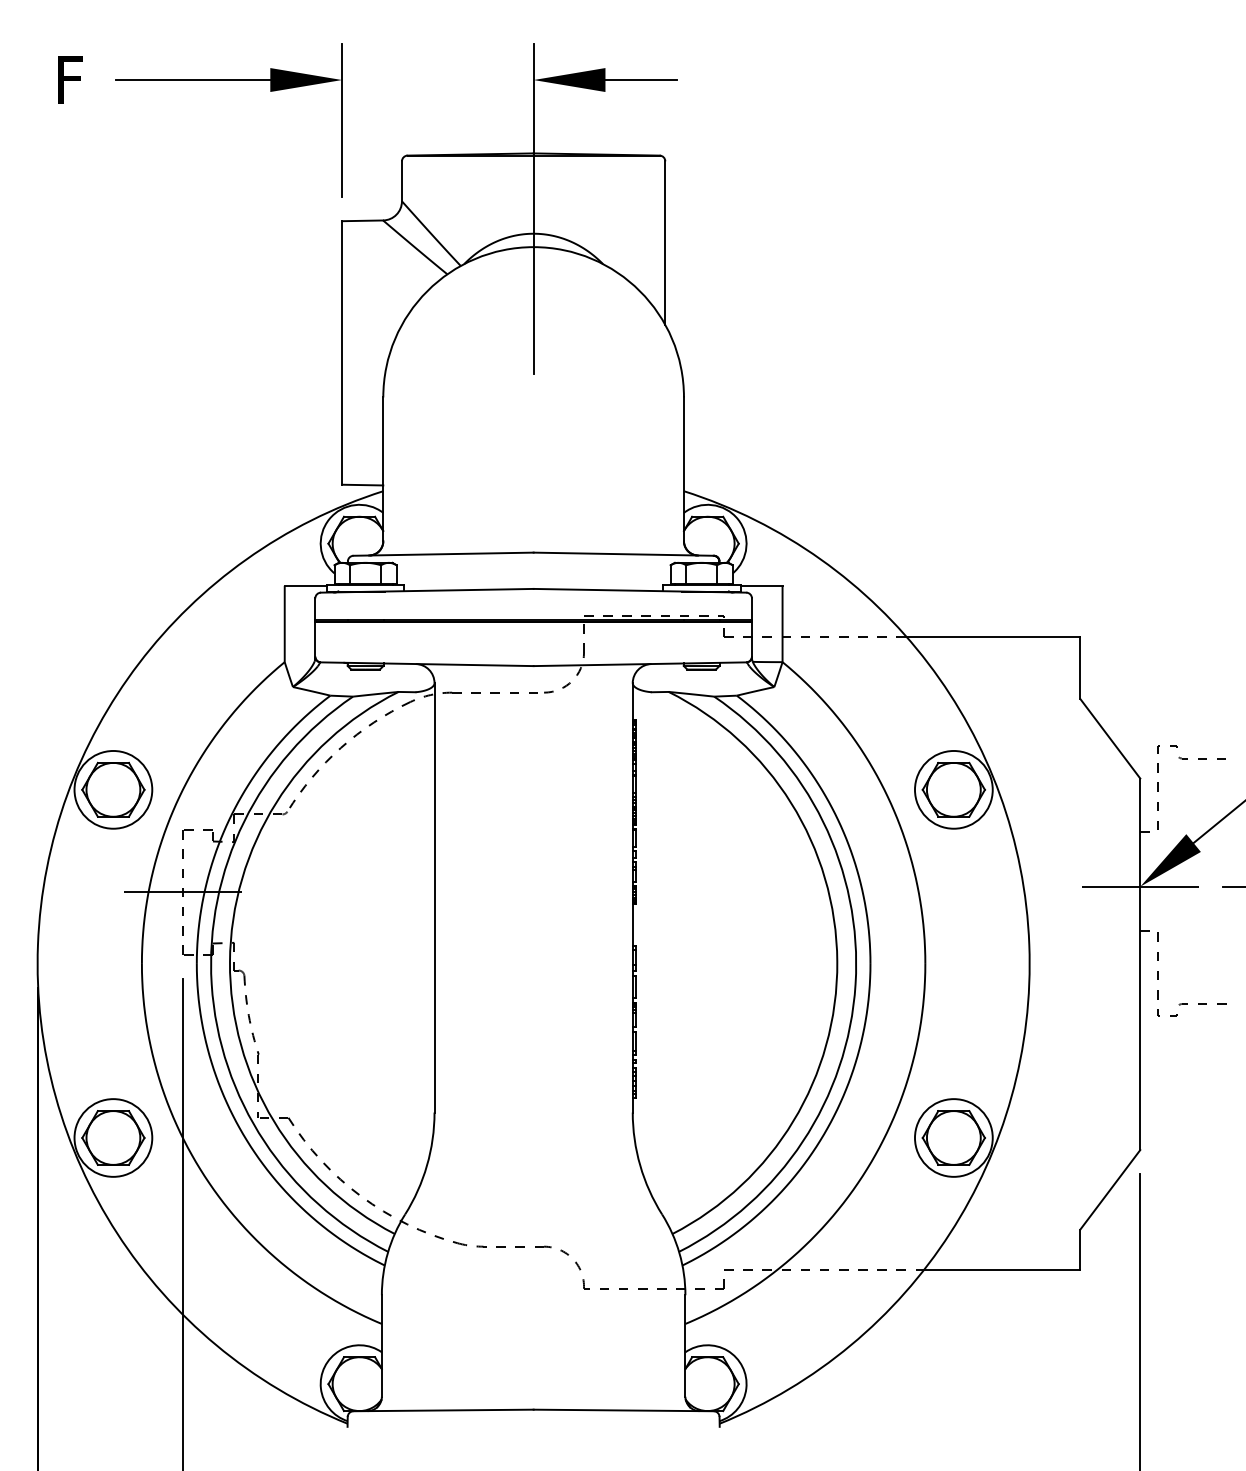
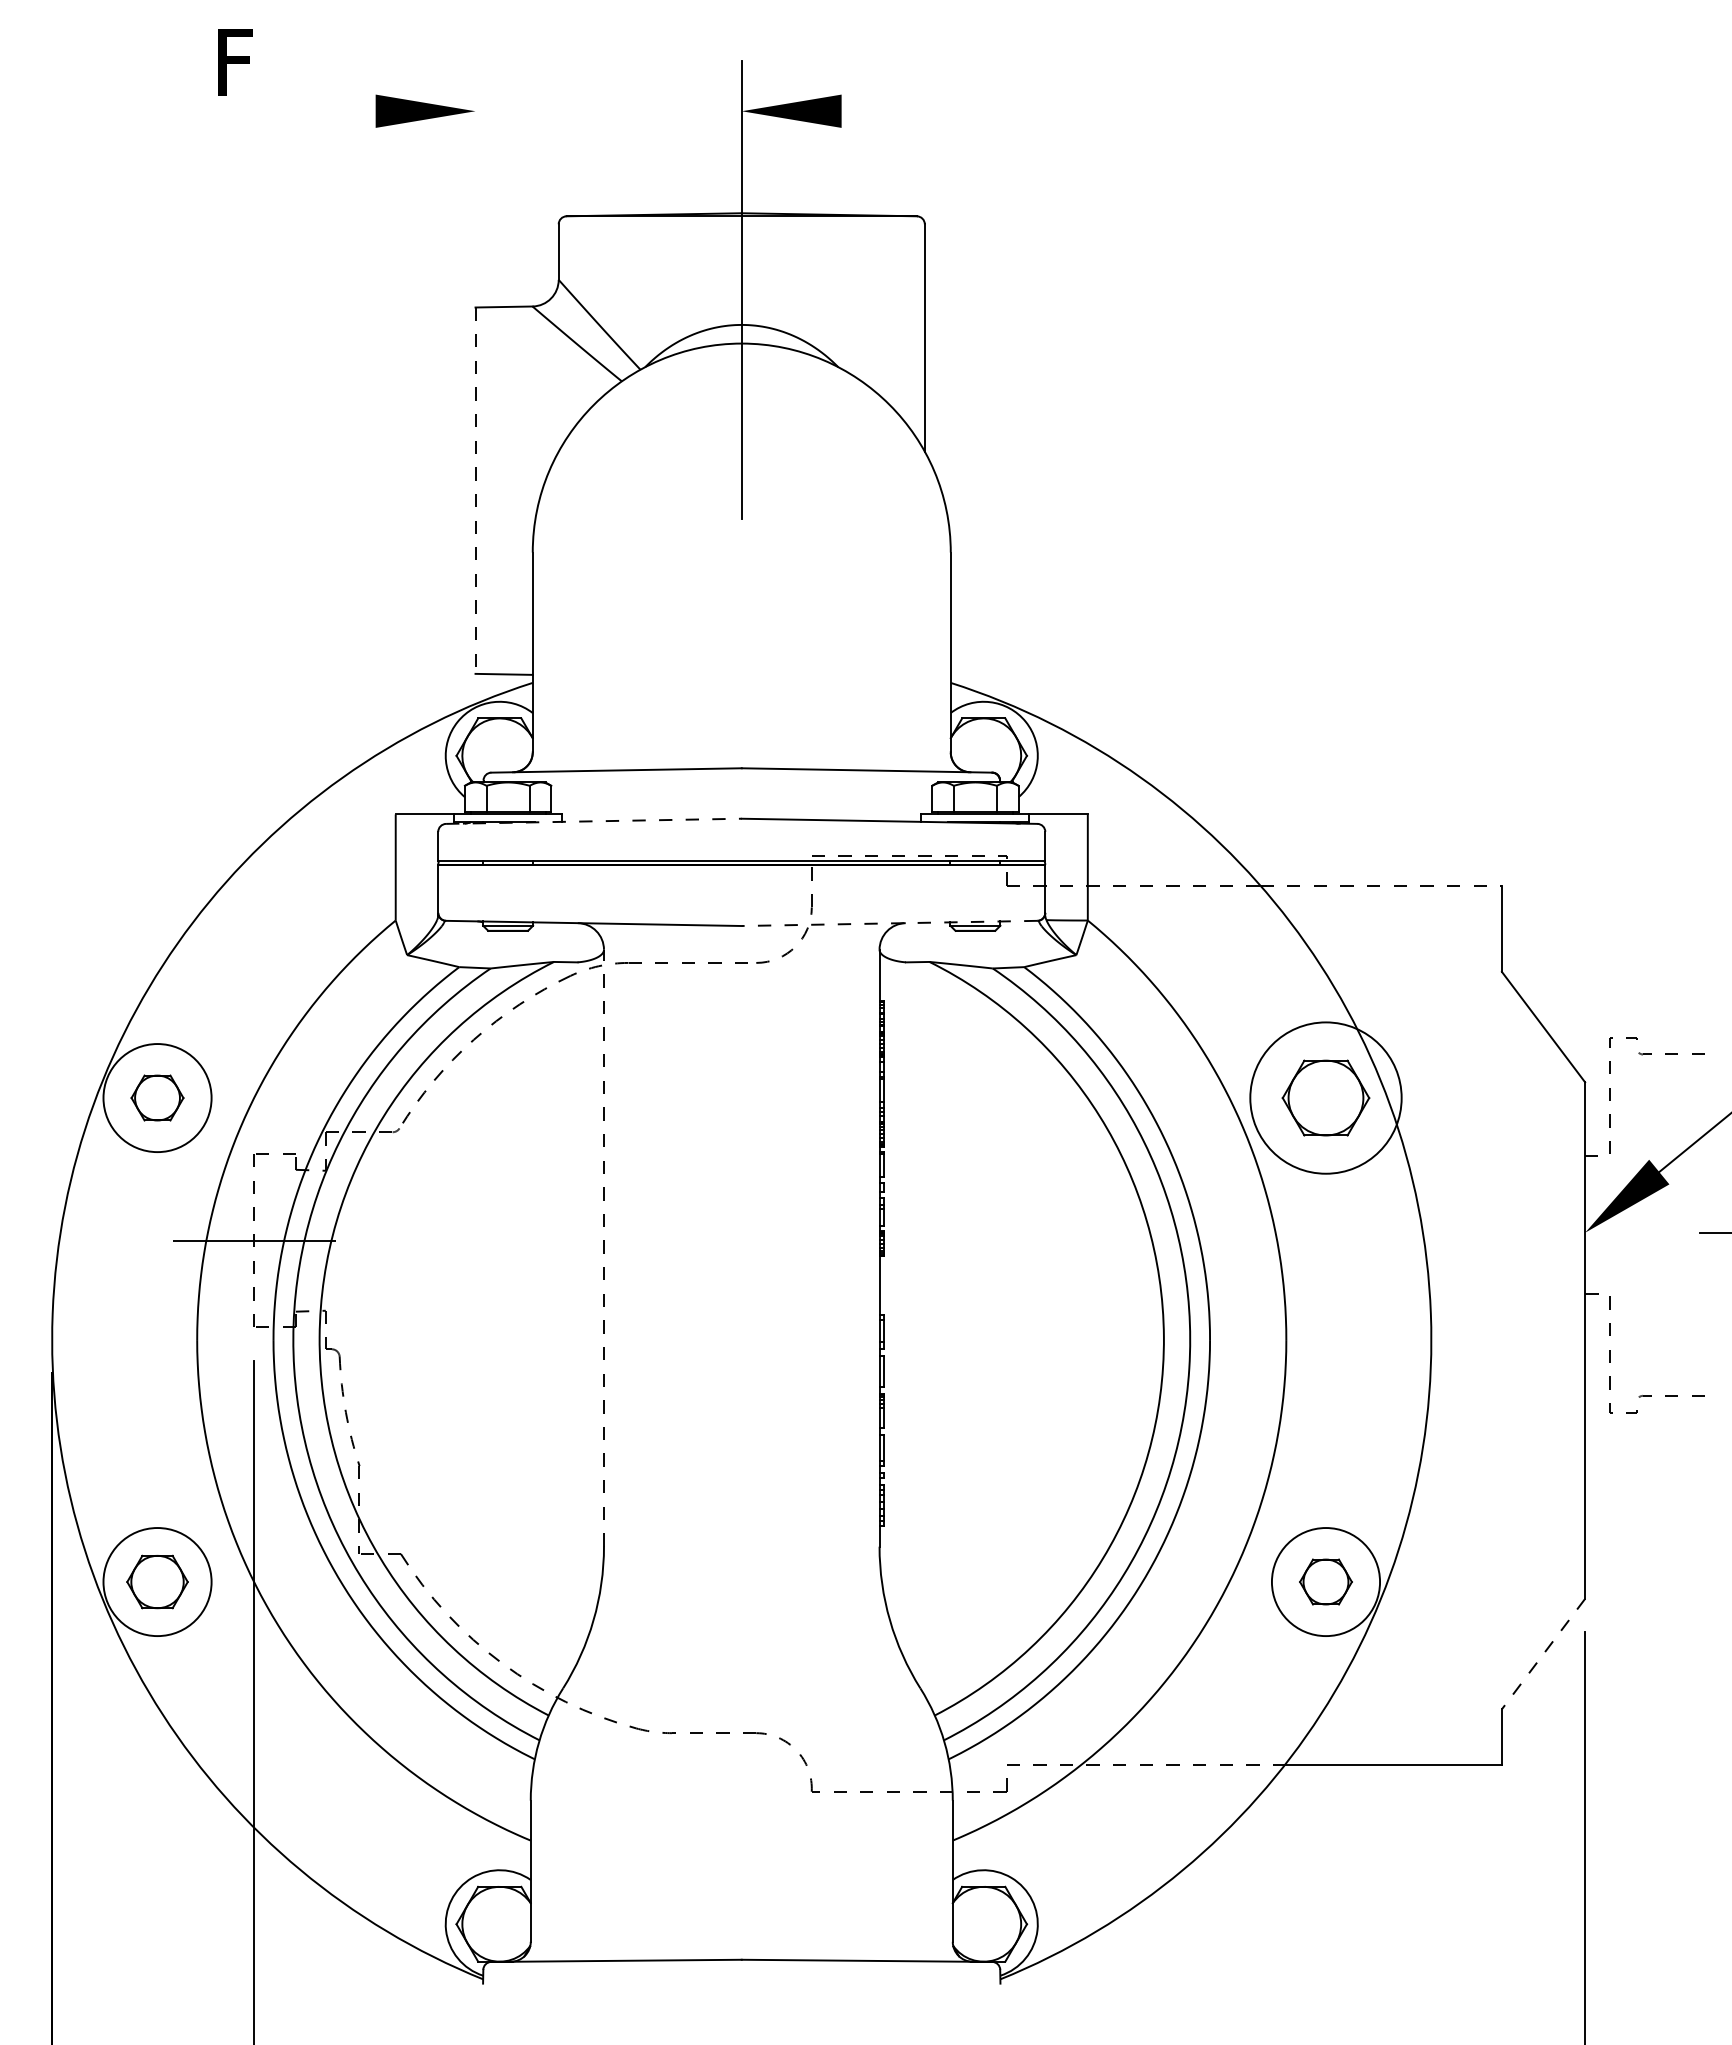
text: (70, 80) -> (235, 62), moved
line: (192, 80) -> (267, 111), removed
line: (641, 80) -> (891, 111), removed
line: (342, 120) -> (475, 167), removed
line: (342, 353) -> (475, 491), solid -> dashed
line: (426, 590) -> (593, 821), solid -> dashed
line: (993, 636) -> (1381, 885), solid -> dashed
line: (639, 664) -> (889, 923), solid -> dashed
part: (113, 789) -> (157, 1097), size x0.6
circle: (953, 790) -> (1325, 1098), size x1.4
line: (1139, 886) -> (1584, 1232), removed
line: (434, 897) -> (603, 1247), solid -> dashed
part: (113, 1137) -> (157, 1581), size x0.7
part: (953, 1137) -> (1325, 1581), size x0.6
line: (1110, 1190) -> (1543, 1654), solid -> dashed

